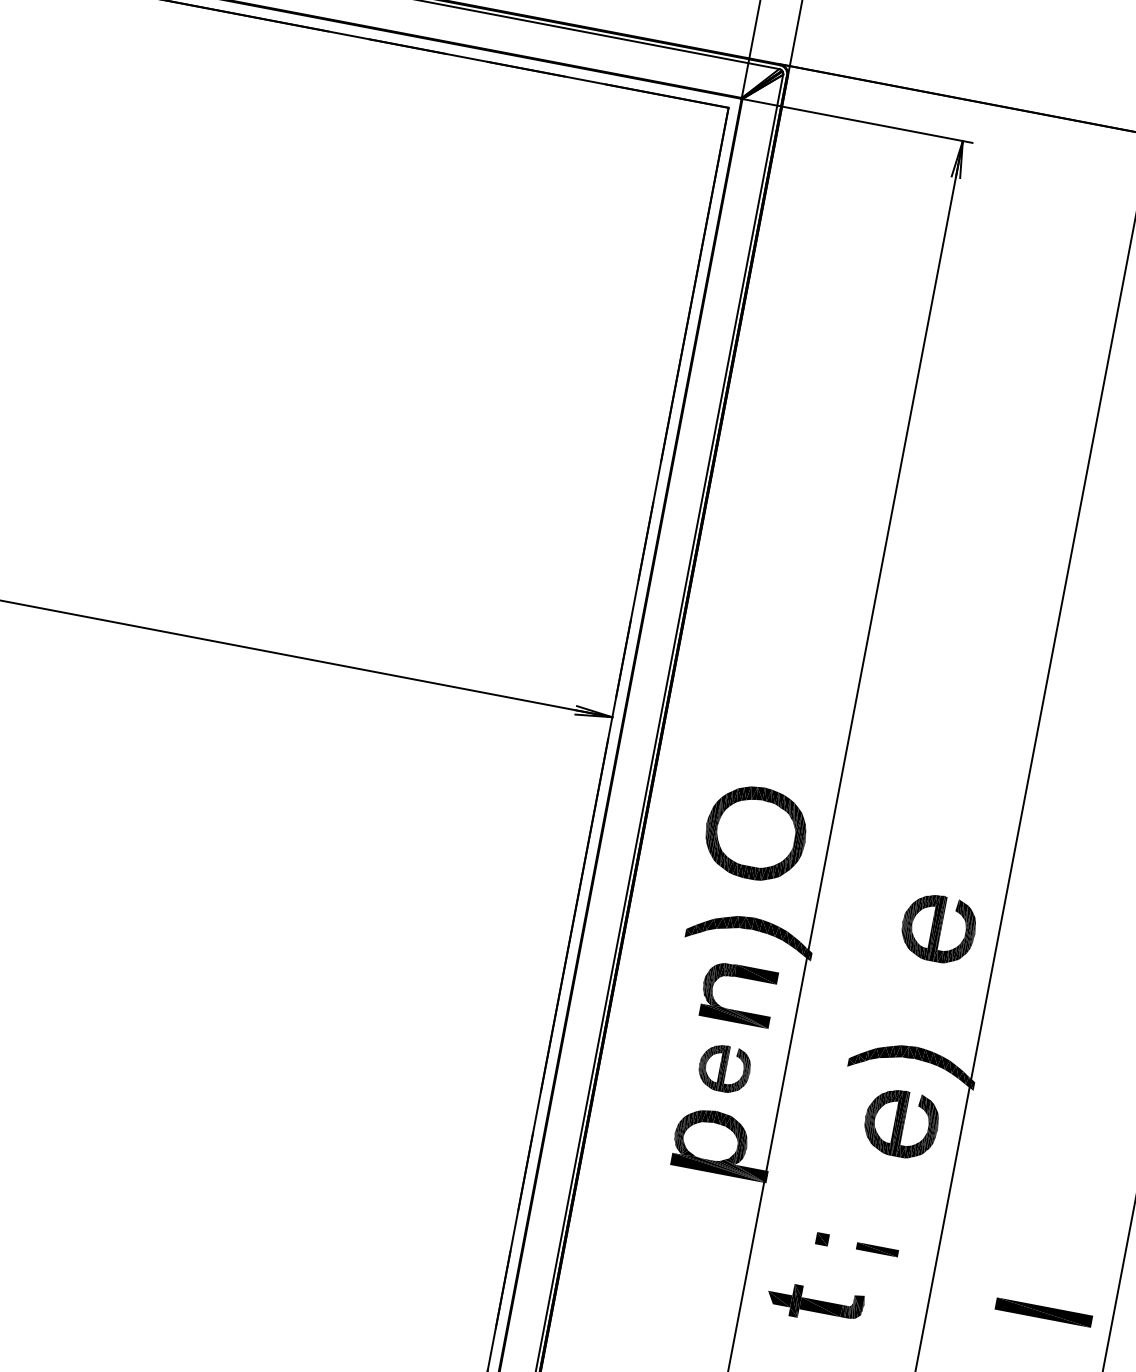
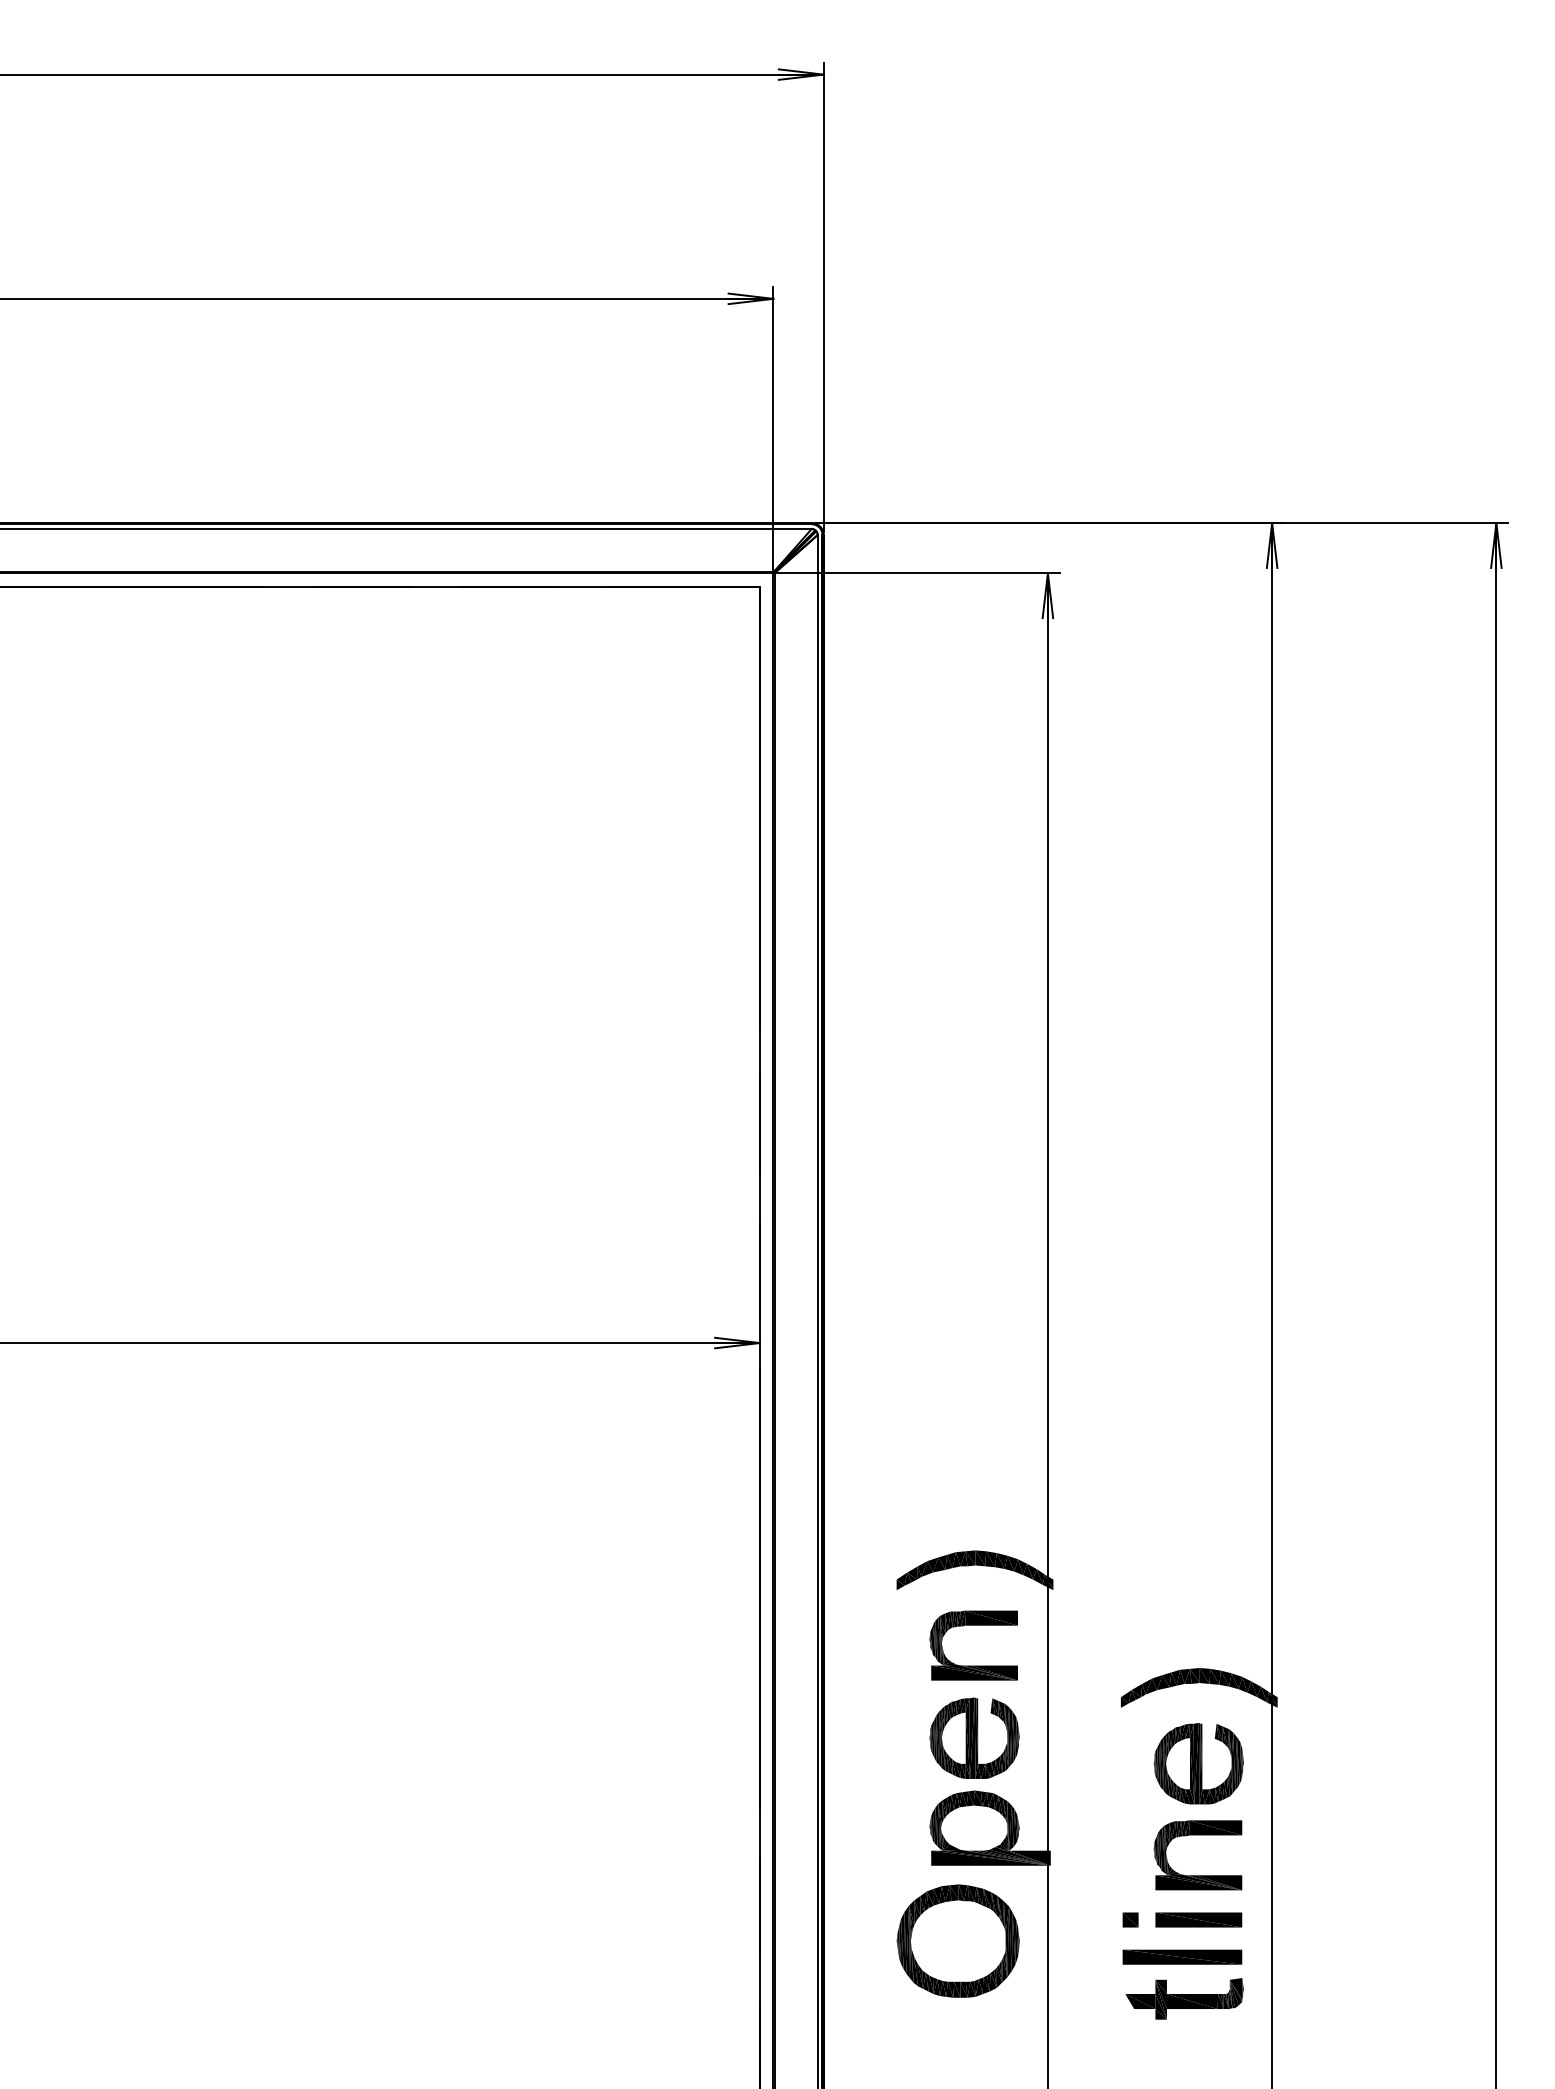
part: (755, 832) -> (957, 1940), moved
part: (938, 928) -> (1198, 1521), removed
part: (724, 1068) -> (974, 1737), size x1.43
part: (889, 1181) -> (1197, 1835), added
part: (877, 1249) -> (1198, 1919), size x1.67
part: (815, 1303) -> (1184, 1998), moved
part: (1044, 1312) -> (1182, 1956), moved

